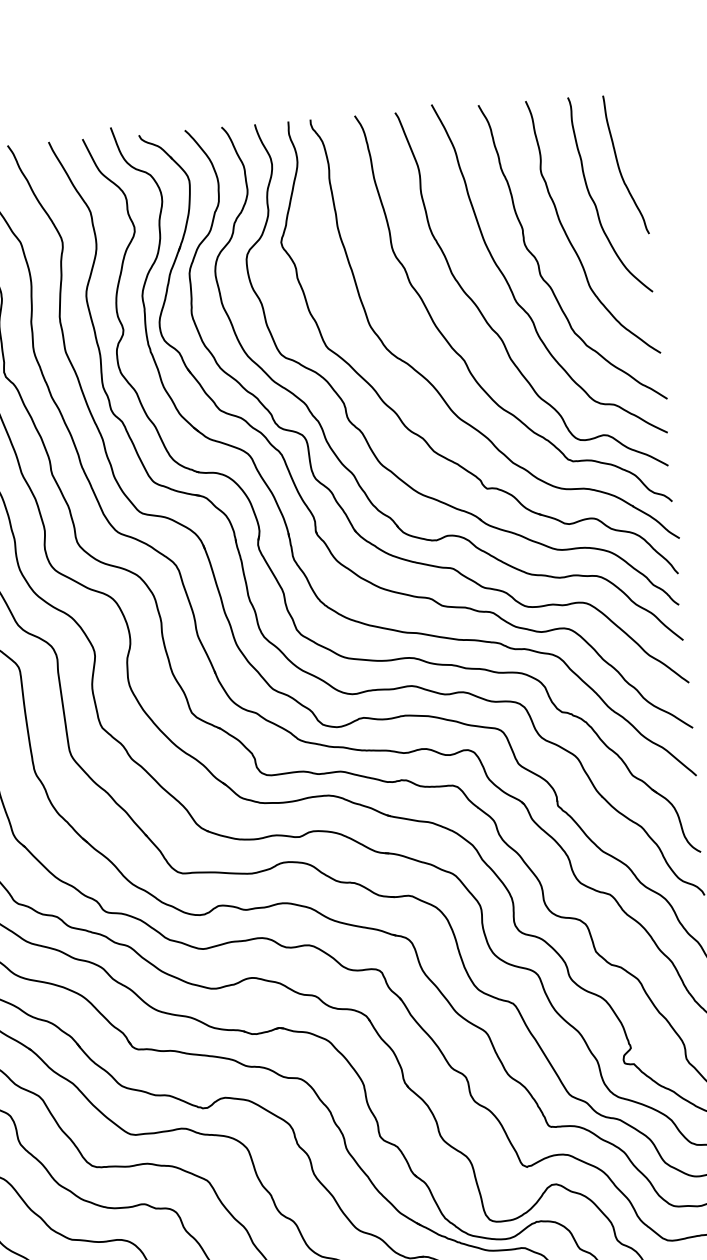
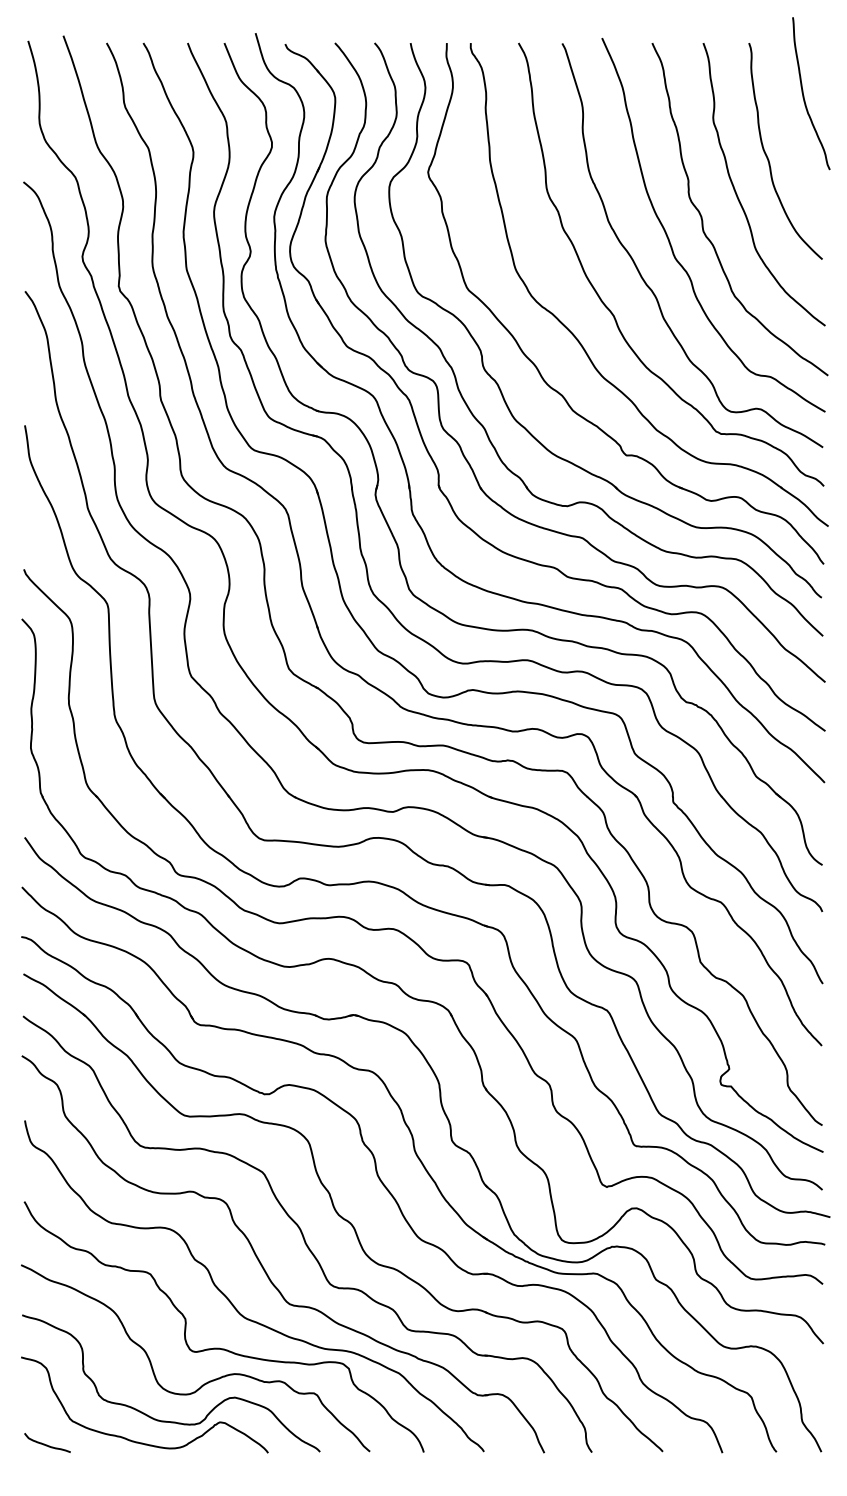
curve: (619, 167) -> (804, 95), moved

